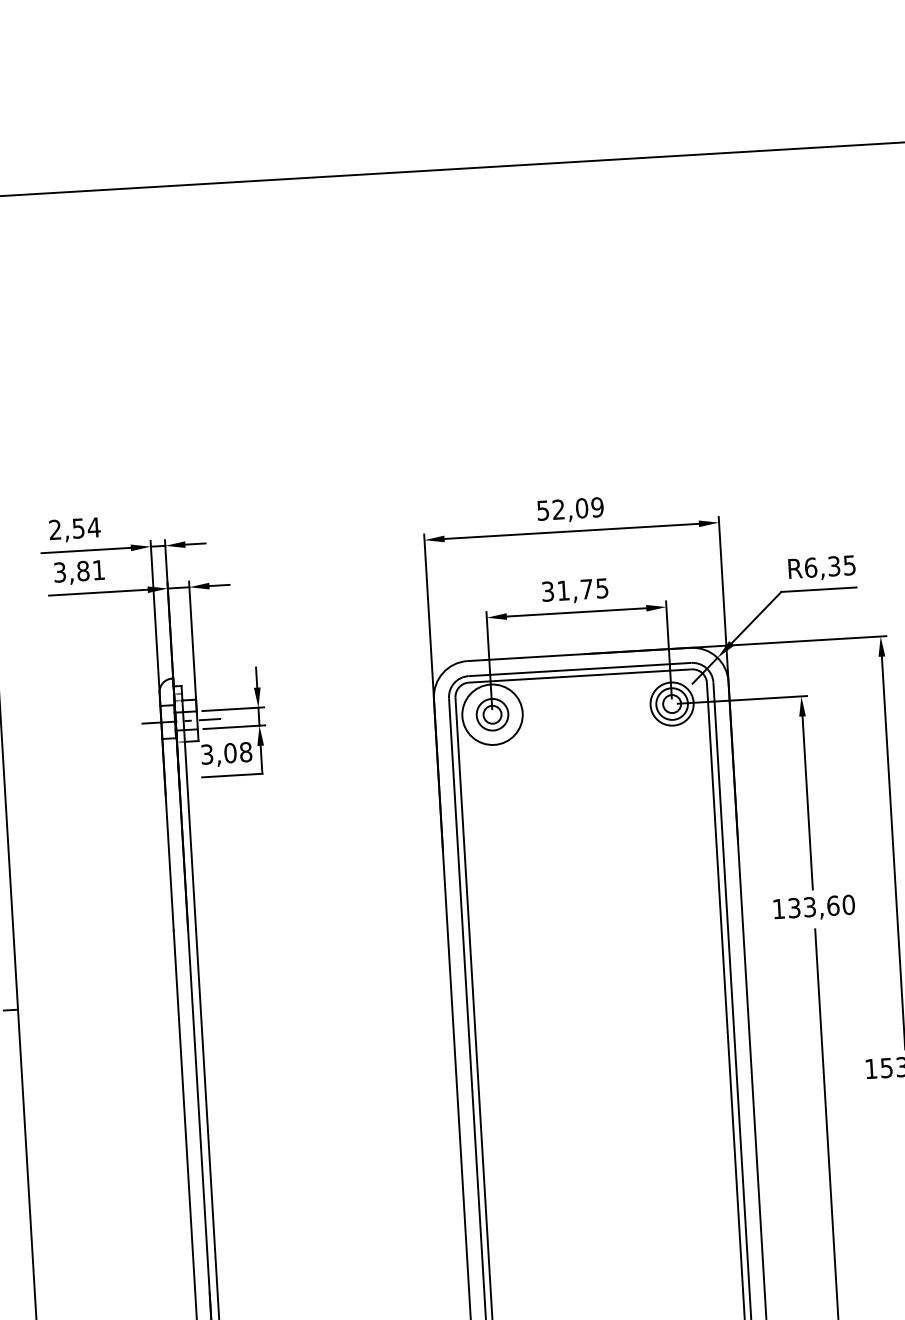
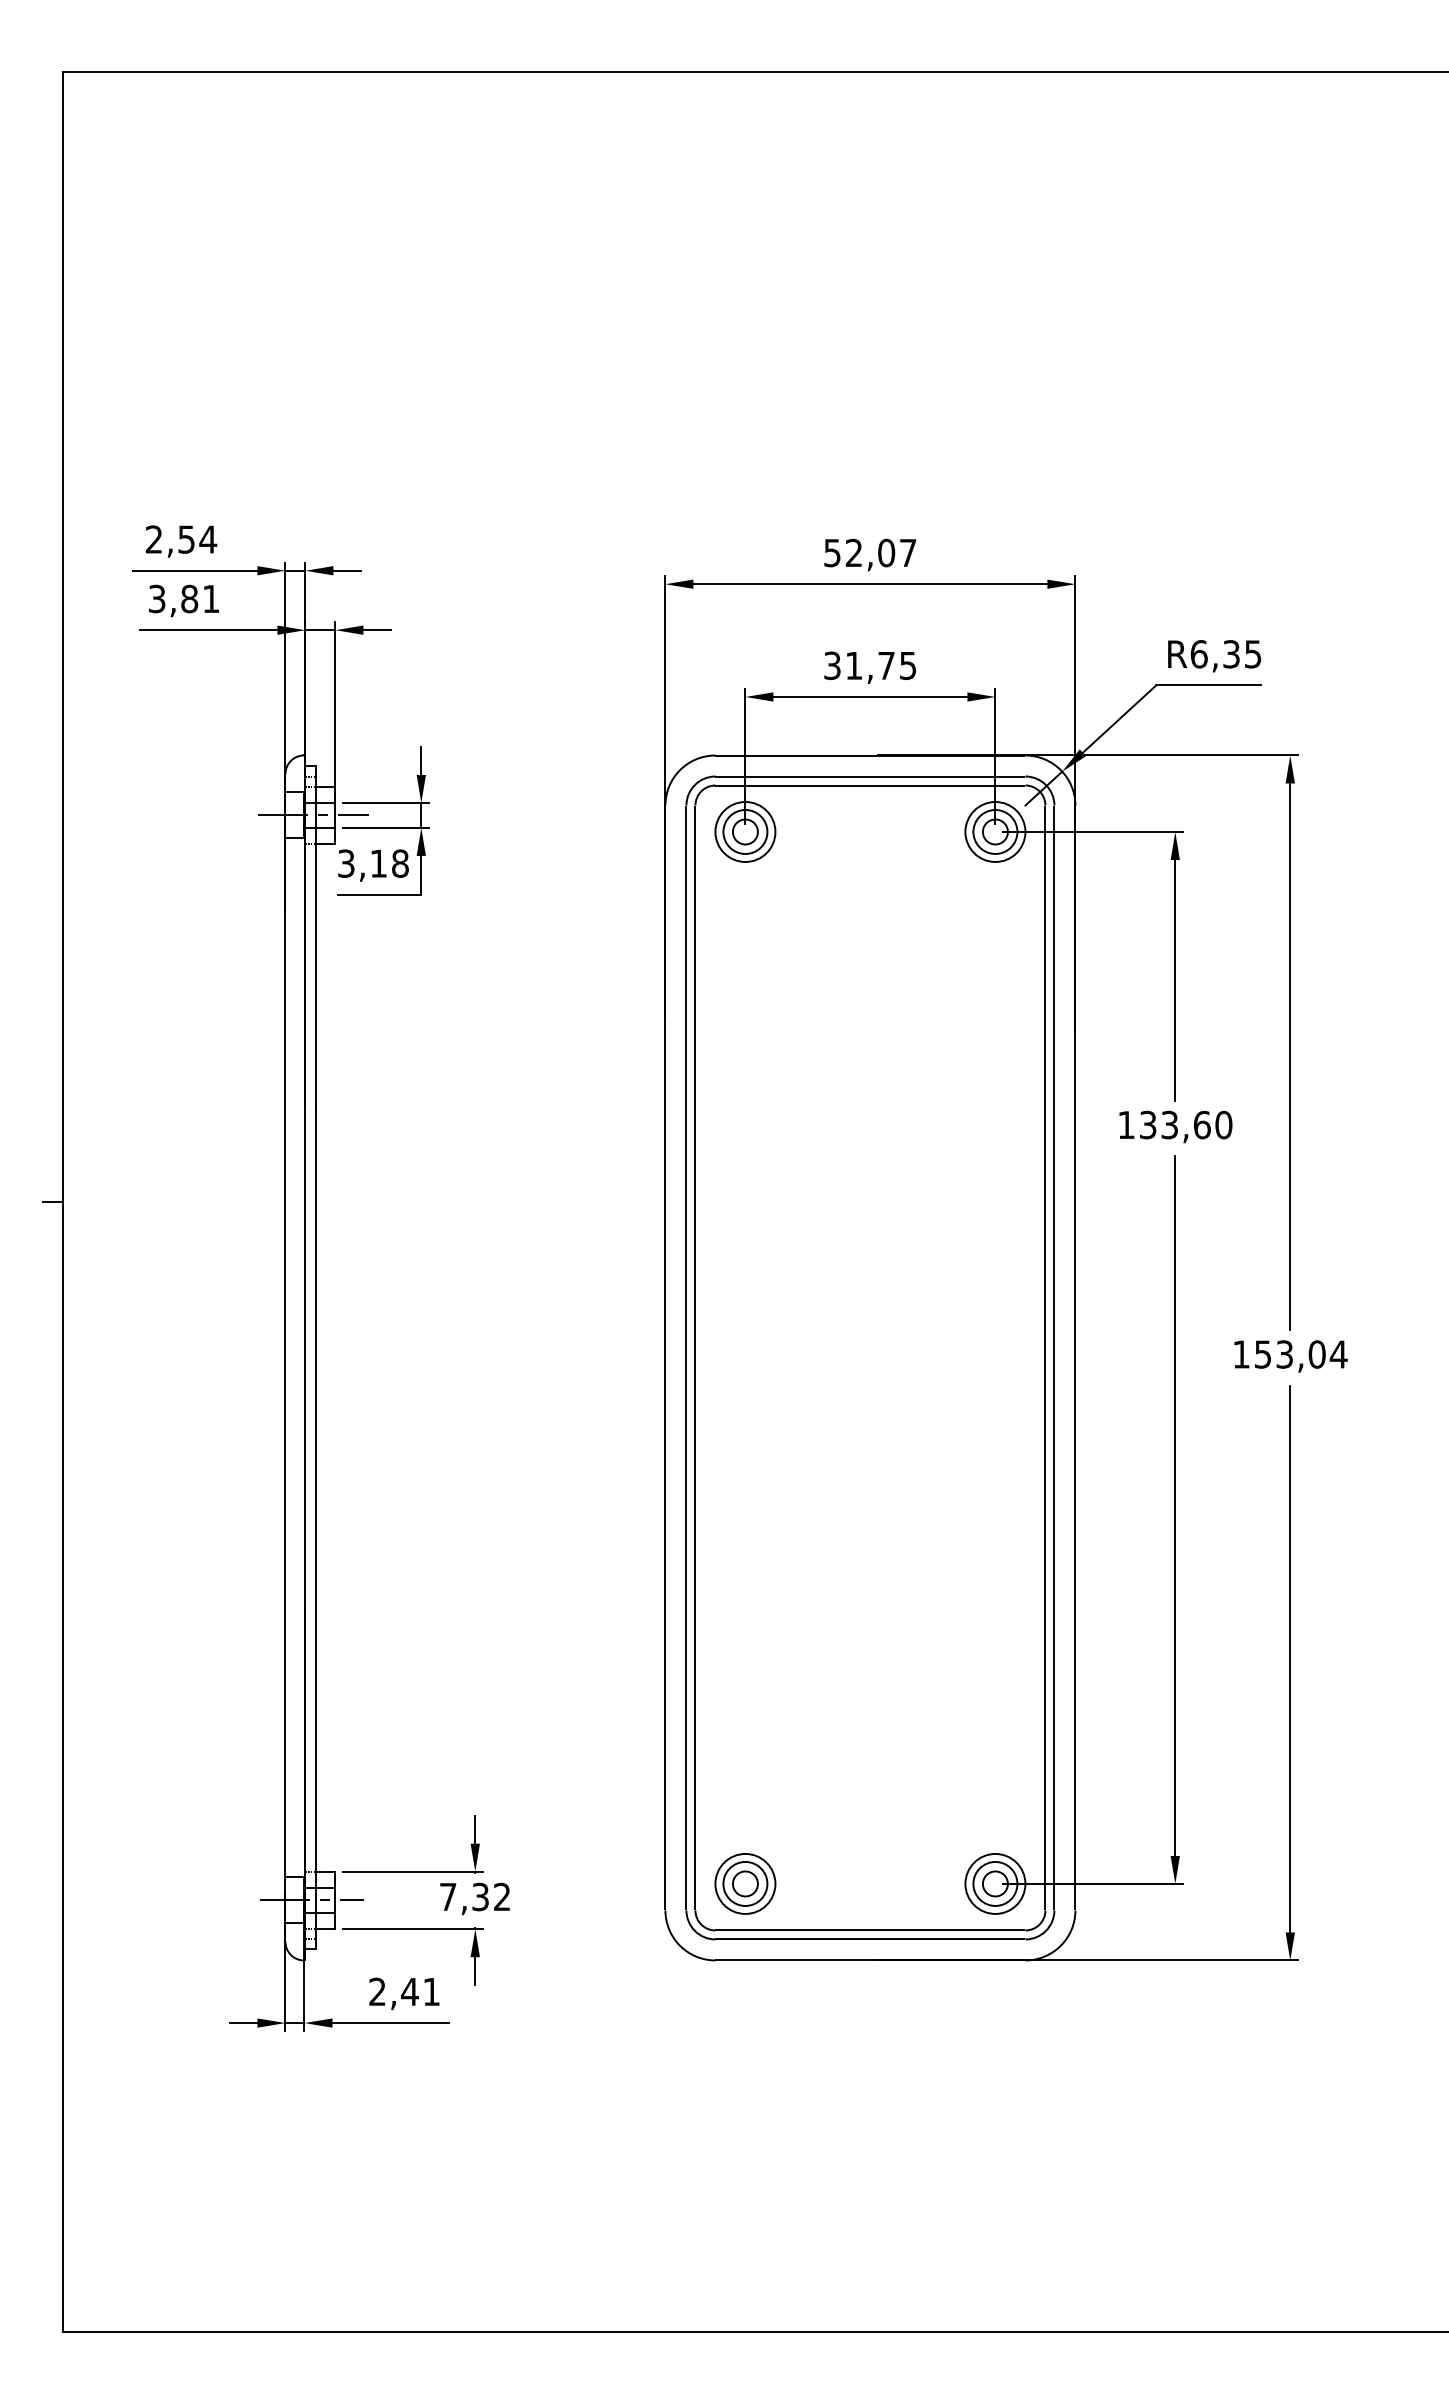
text: (597, 507) -> (907, 552), 52,09 -> 52,07
circle: (492, 715) -> (745, 832), size x0.71
text: (230, 753) -> (378, 863), 3,08 -> 3,18

